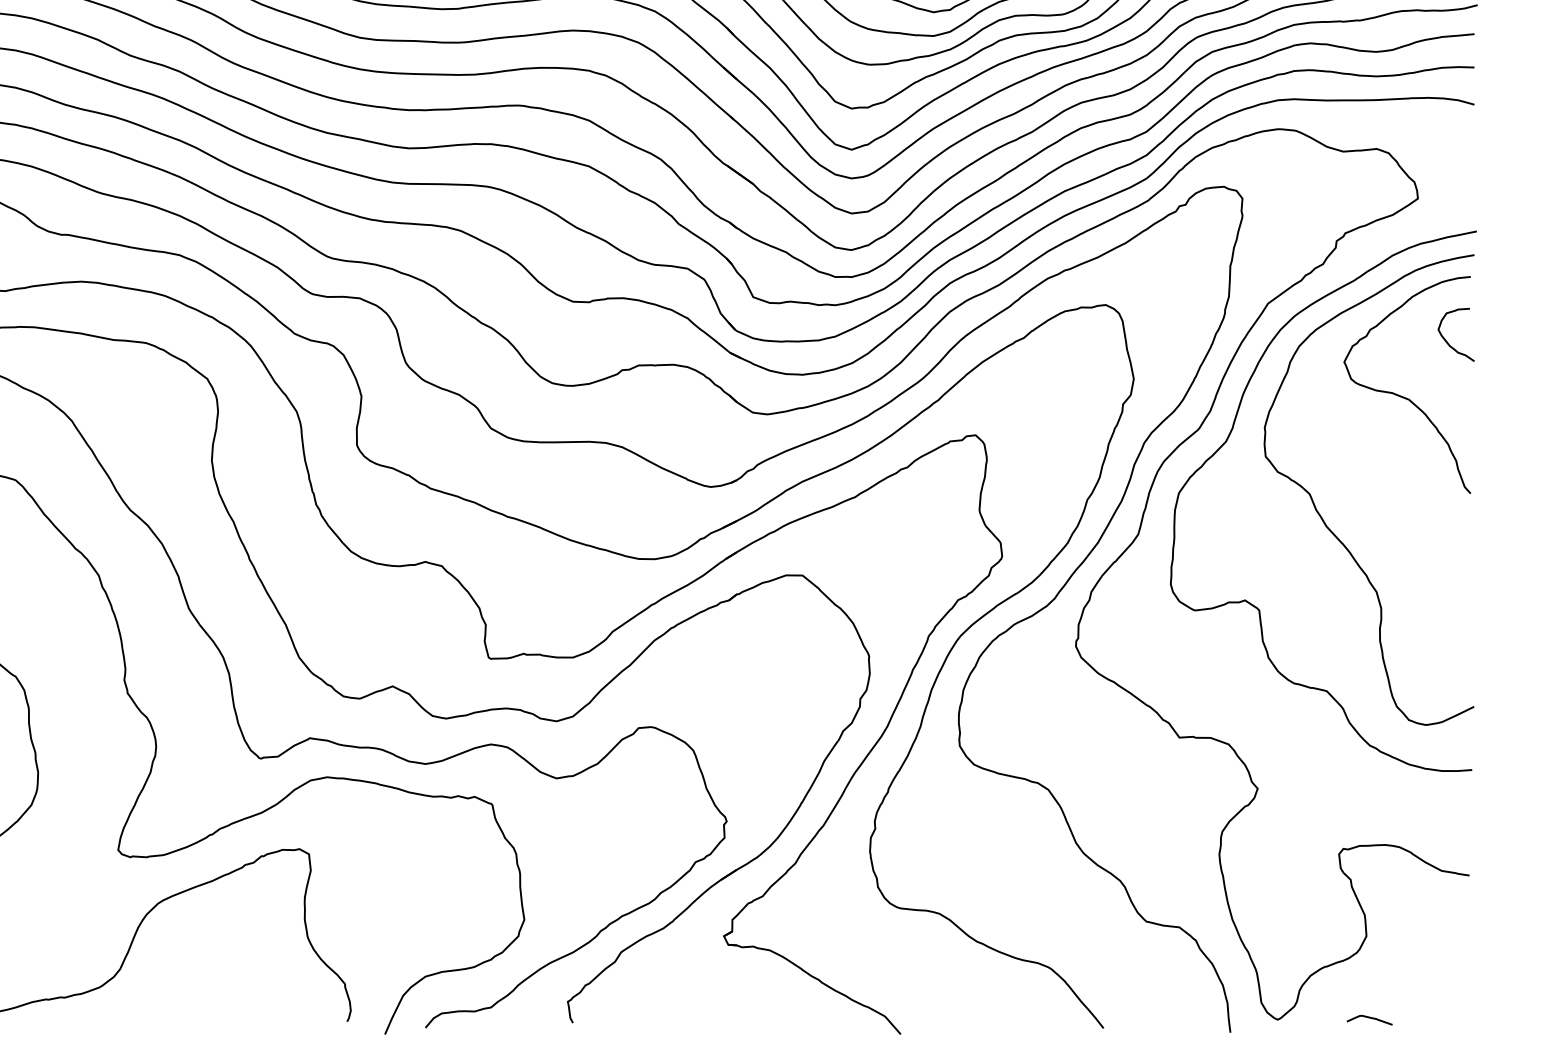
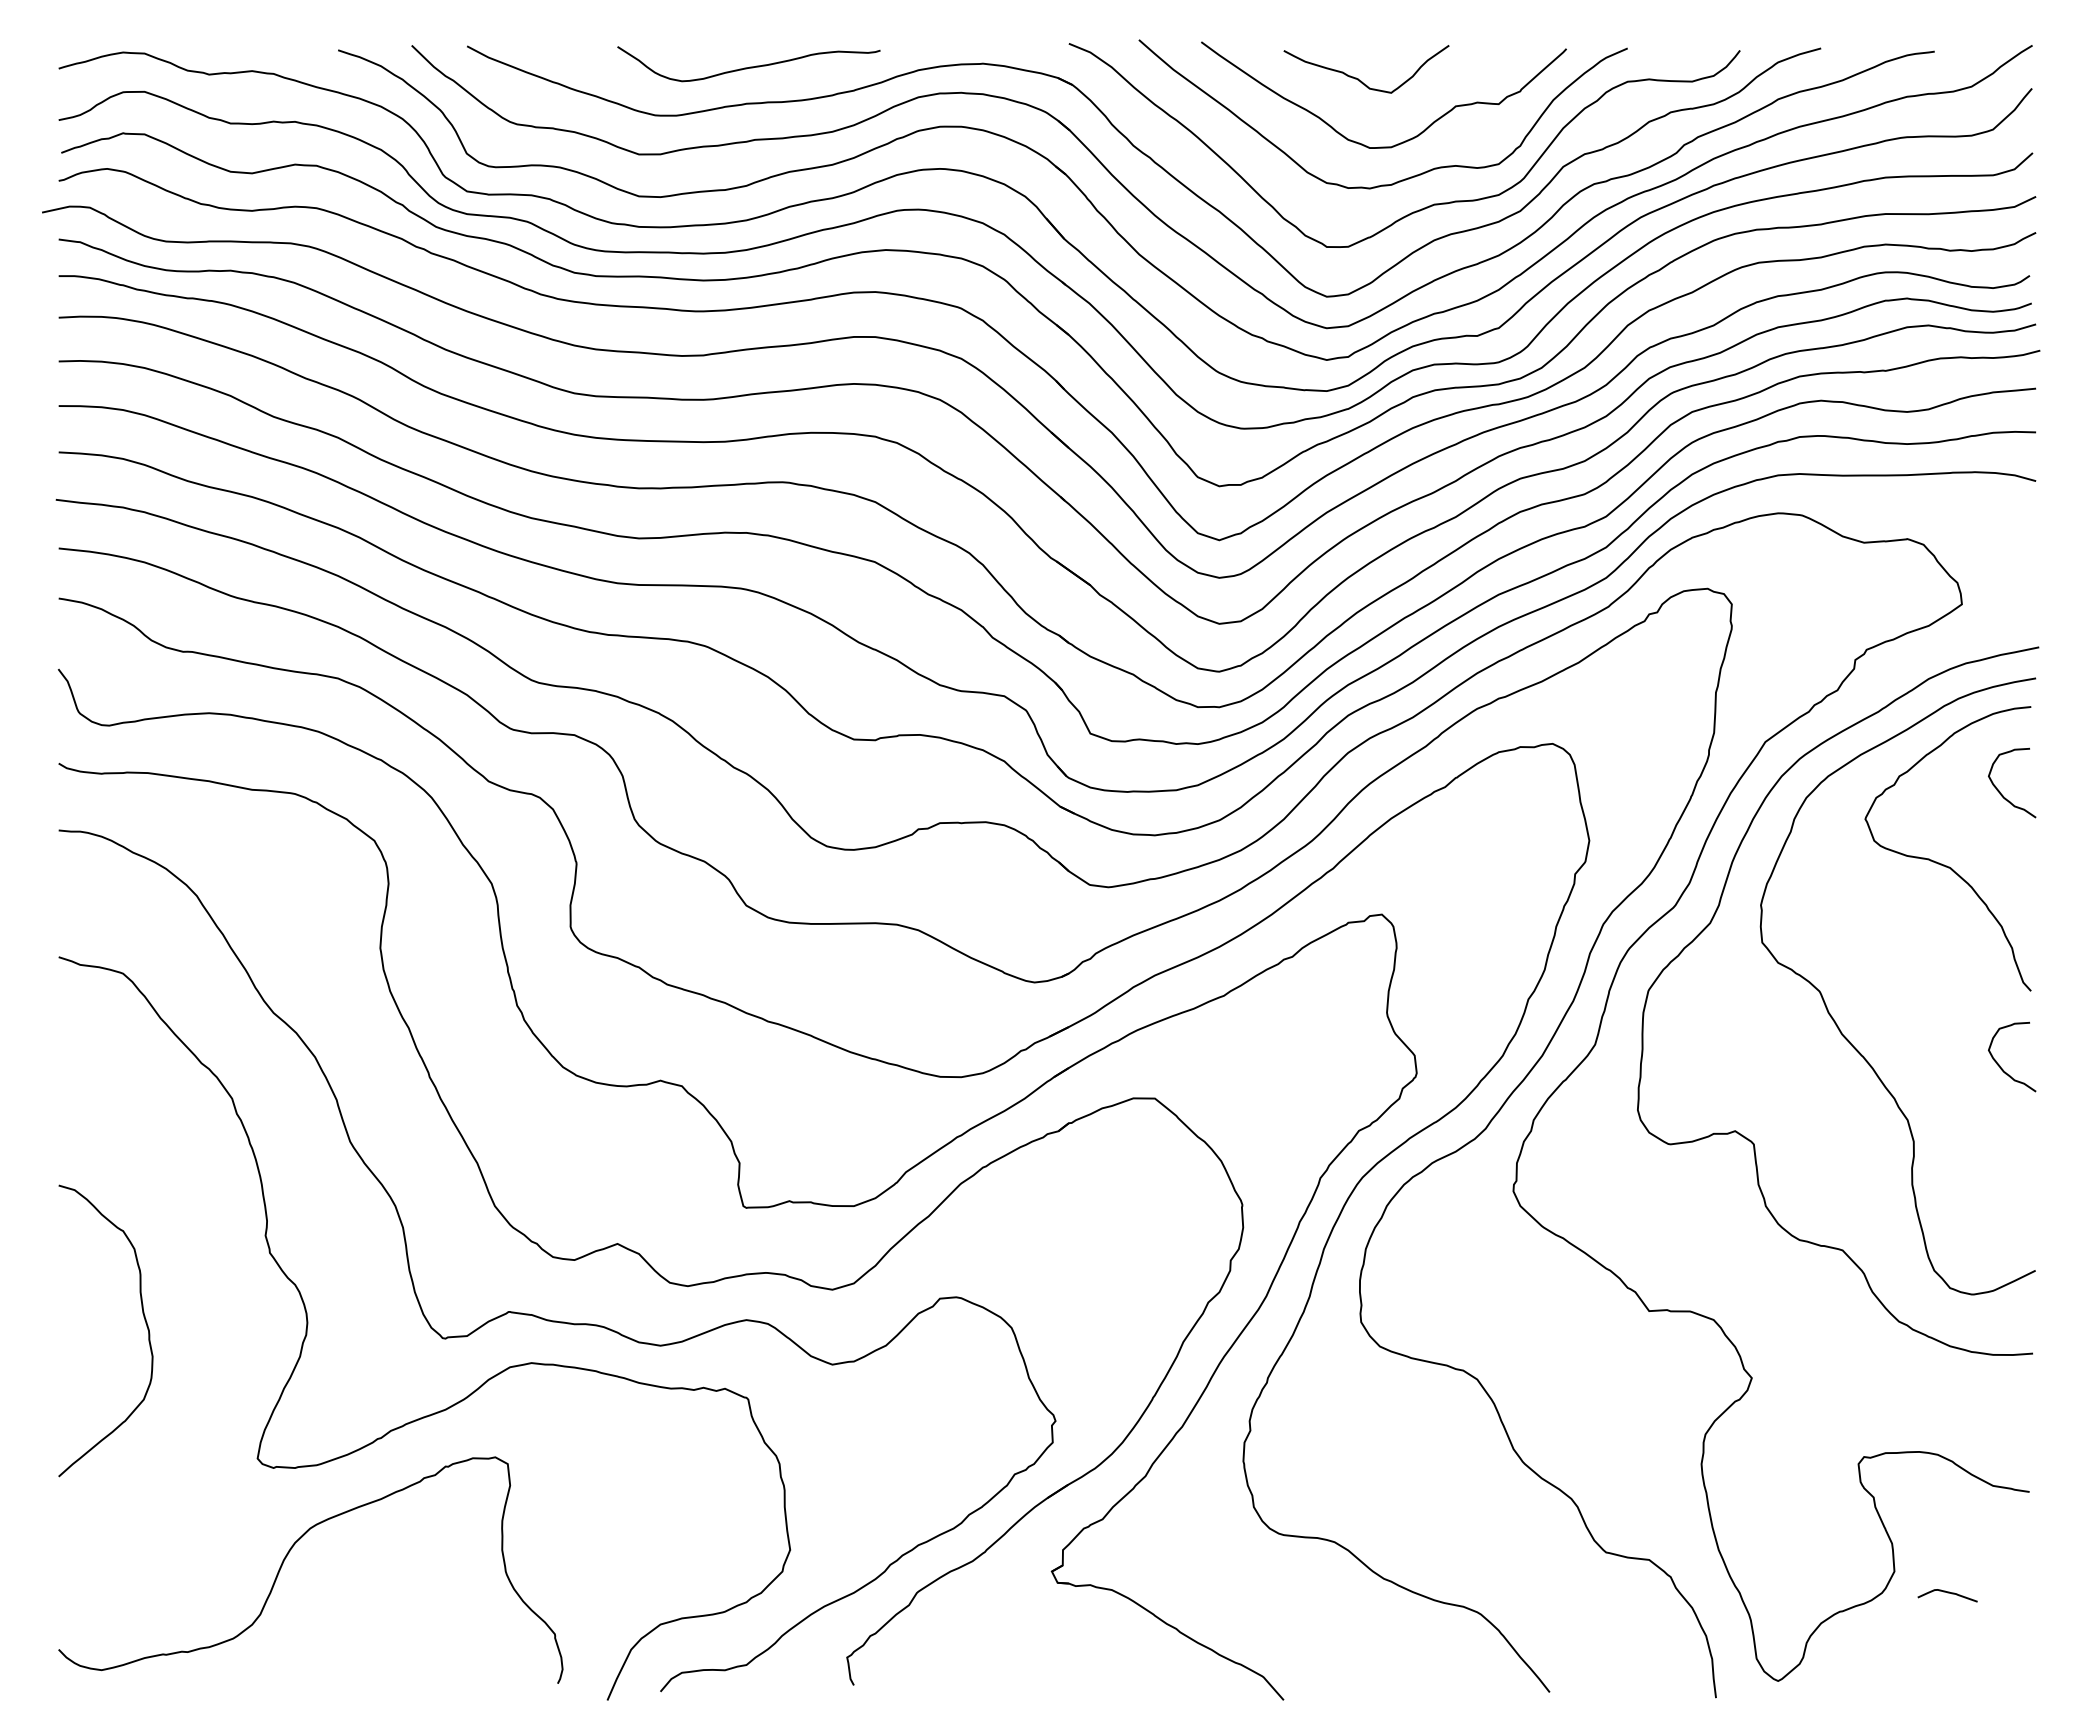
curve: (1447, 550) -> (2000, 1065), added
curve: (1369, 1018) -> (1947, 1593), moved

